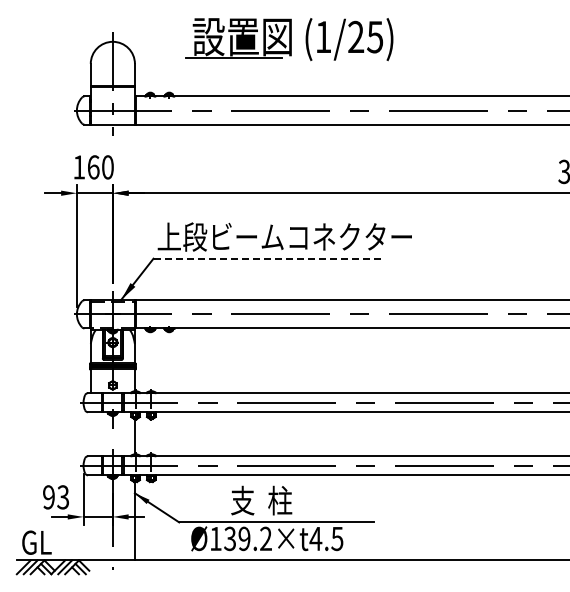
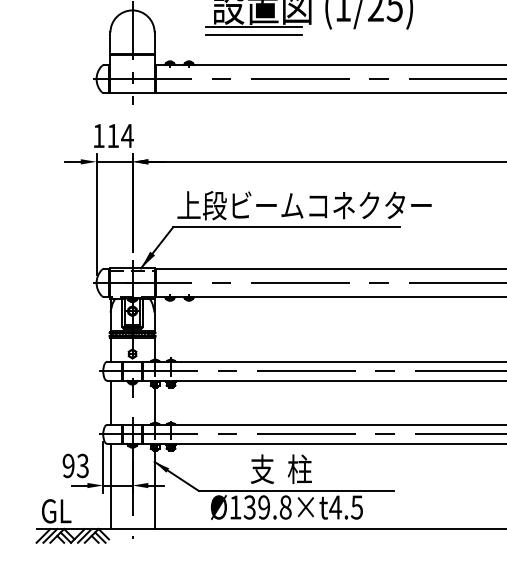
line: (234, 66) -> (254, 35), added
text: (101, 167) -> (121, 136), 160 -> 114
line: (267, 258) -> (287, 227), dashed -> solid
line: (90, 434) -> (110, 403), added
line: (90, 517) -> (110, 486), added
text: (265, 538) -> (285, 507), Ø139.2×t4.5 -> Ø139.8×t4.5

